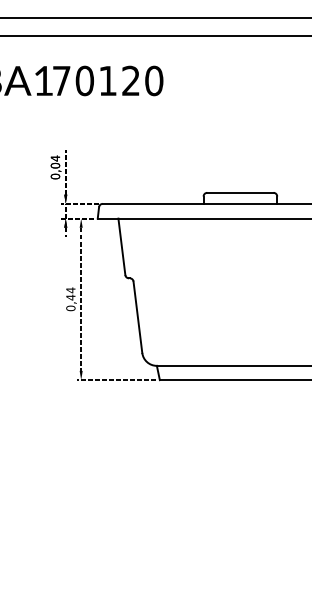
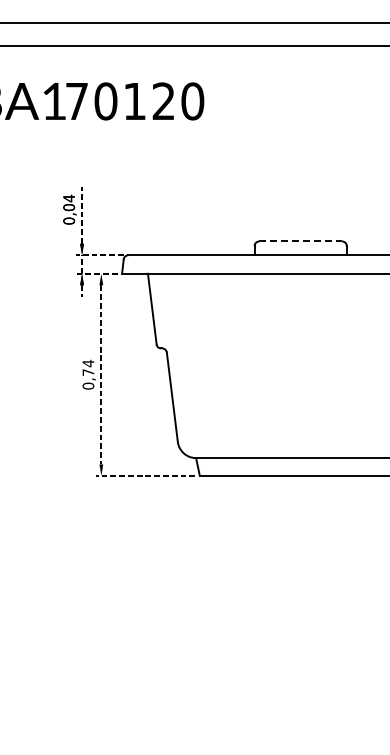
line: (241, 192) -> (301, 241), solid -> dashed
text: (70, 297) -> (88, 372), 0,44 -> 0,74

